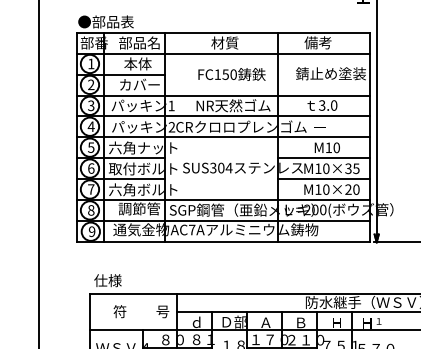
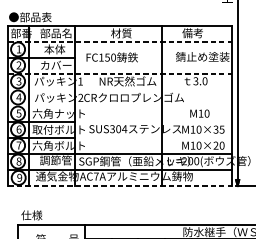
line: (223, 53) -> (120, 41), solid -> dashed
text: (231, 74) -> (111, 57), moved
line: (223, 95) -> (120, 73), solid -> dashed
line: (223, 116) -> (120, 89), removed
line: (223, 137) -> (120, 105), removed
line: (323, 158) -> (196, 121), removed
line: (323, 179) -> (196, 137), removed
line: (223, 241) -> (120, 185), solid -> dashed

